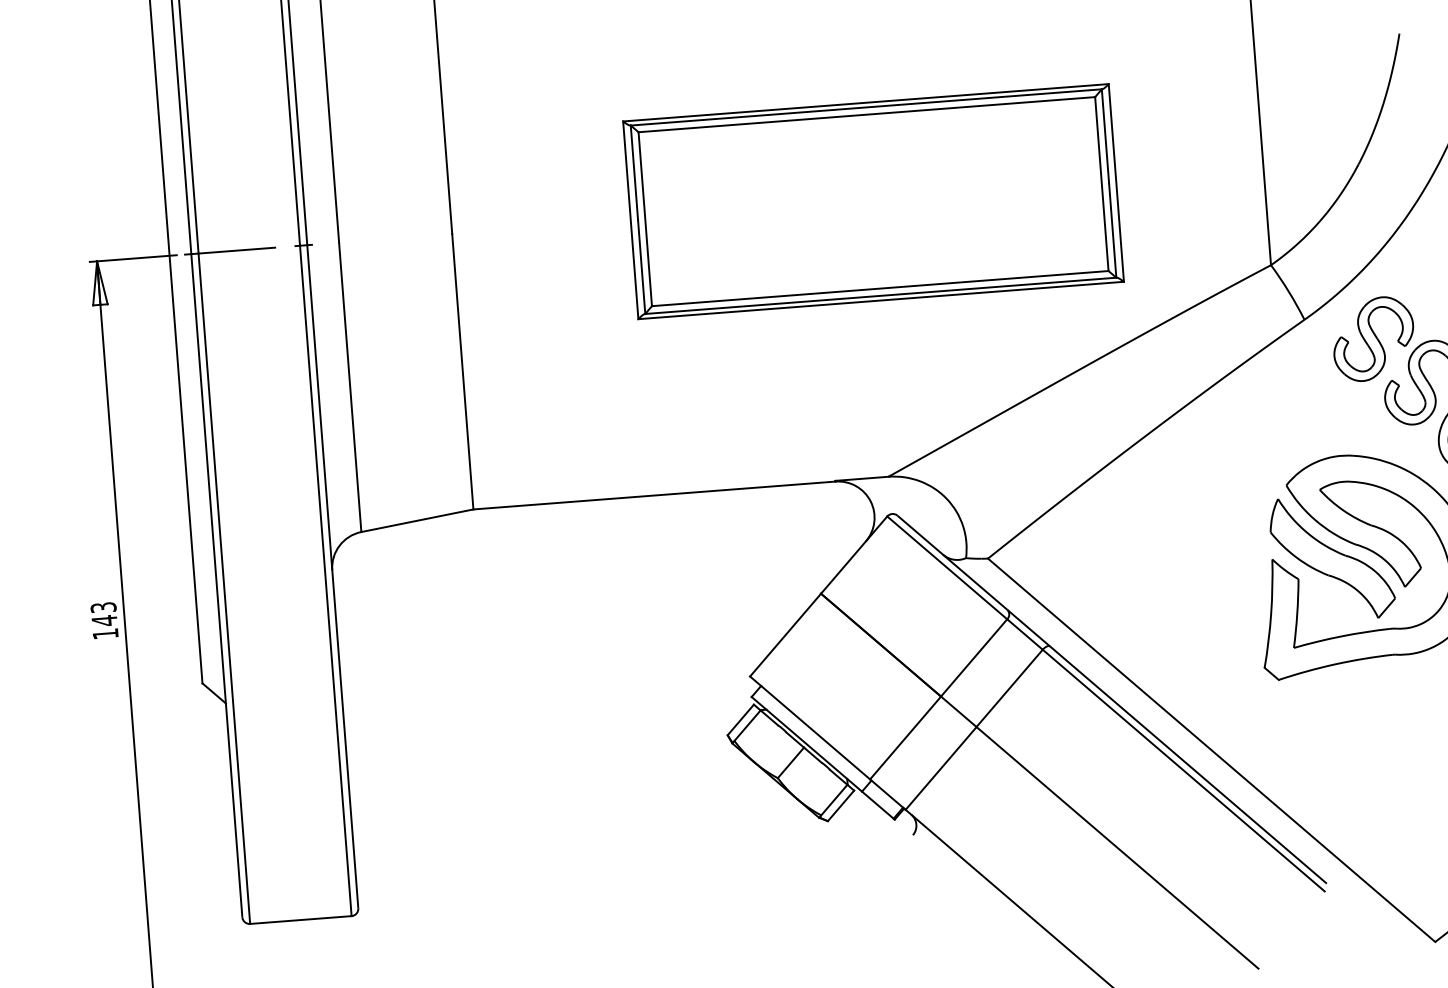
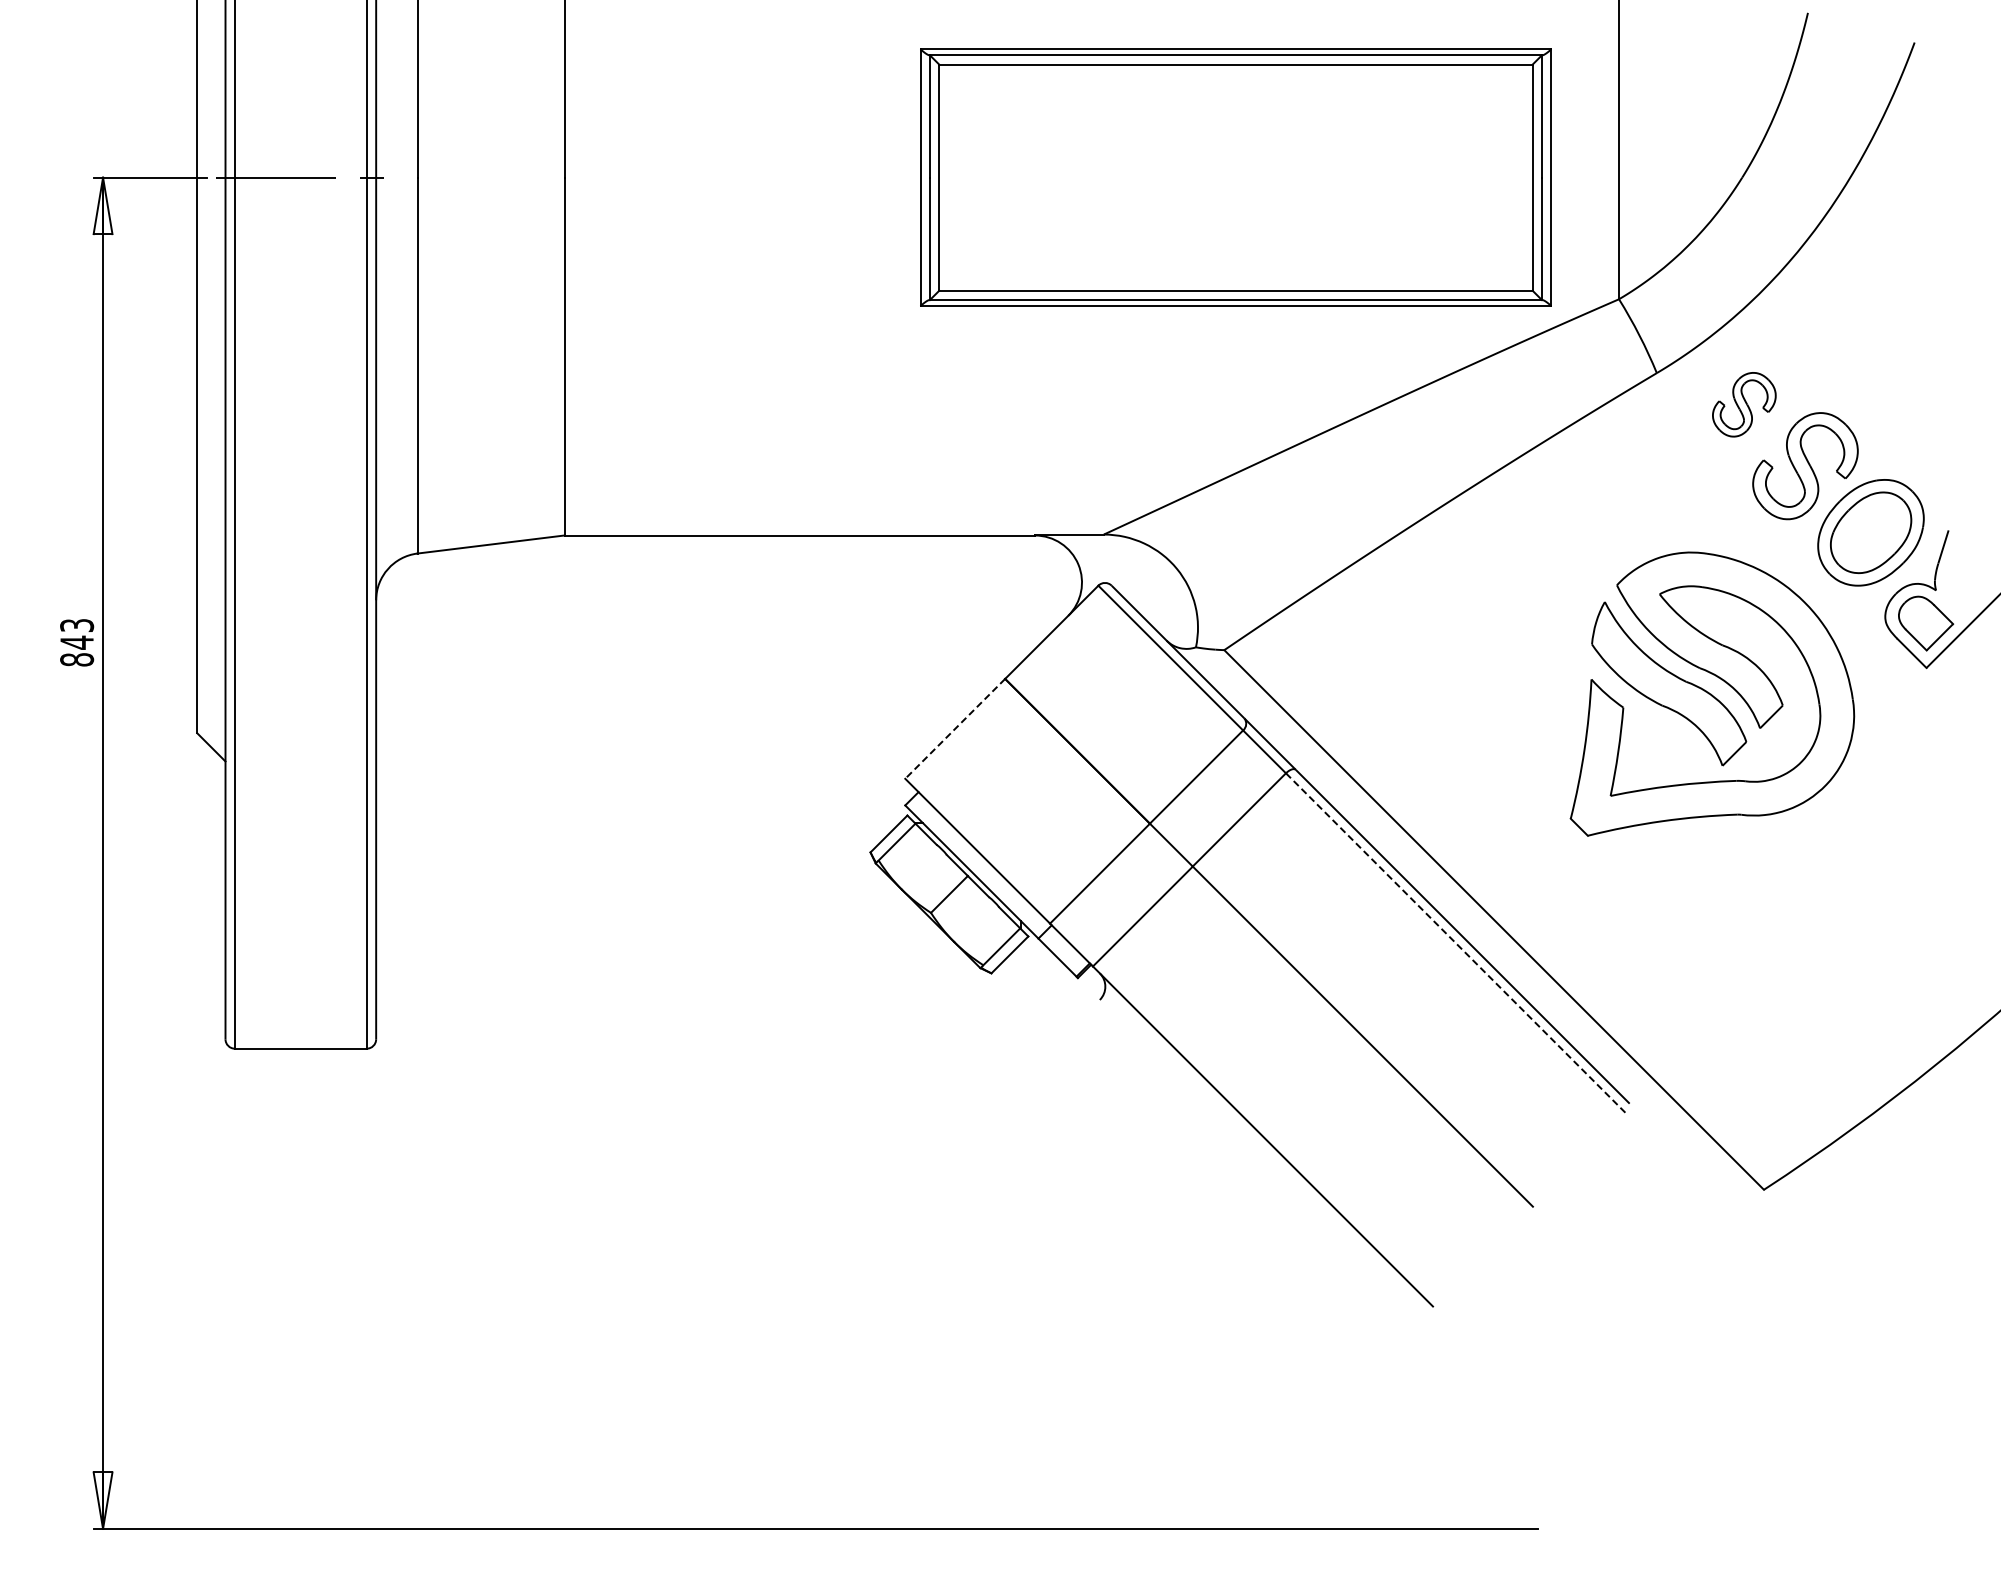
part: (873, 201) -> (1235, 177), moved
part: (1373, 338) -> (1744, 404), size x0.6
text: (105, 633) -> (77, 659), 143 -> 843
line: (785, 634) -> (955, 728), solid -> dashed
line: (1184, 770) -> (1456, 943), solid -> dashed

